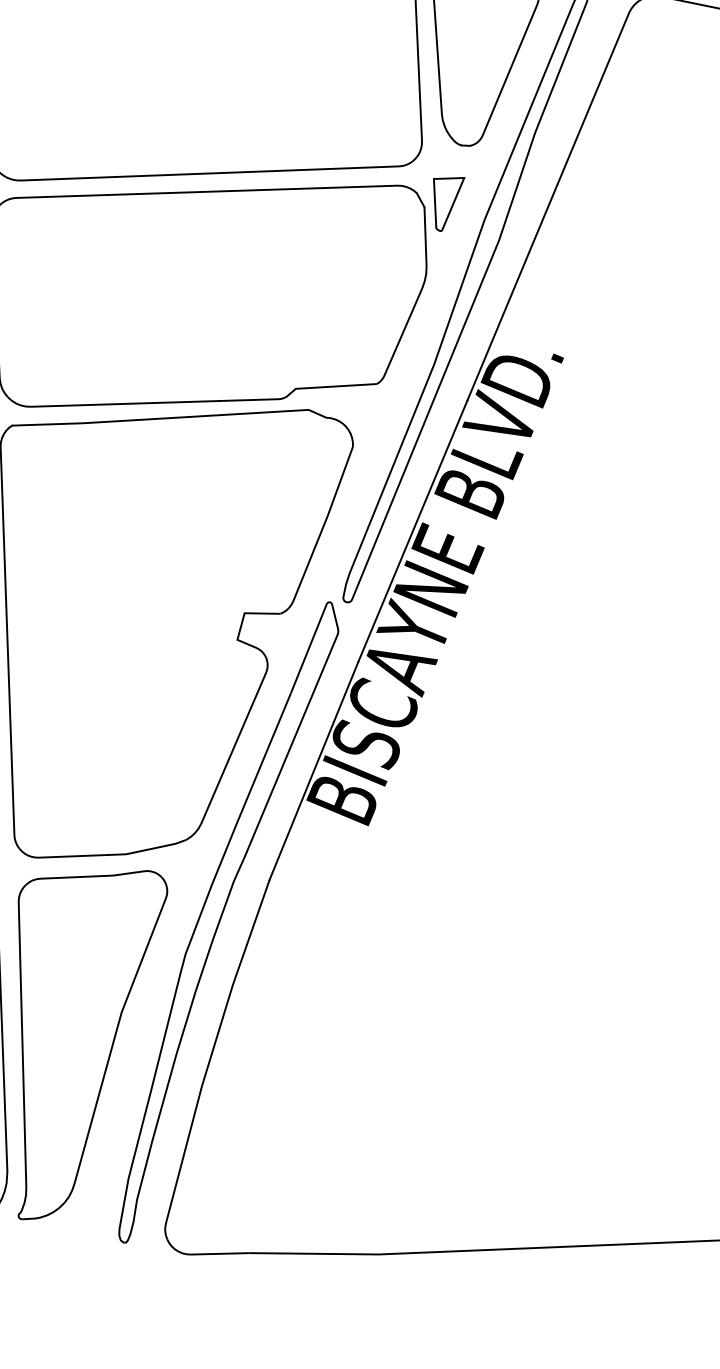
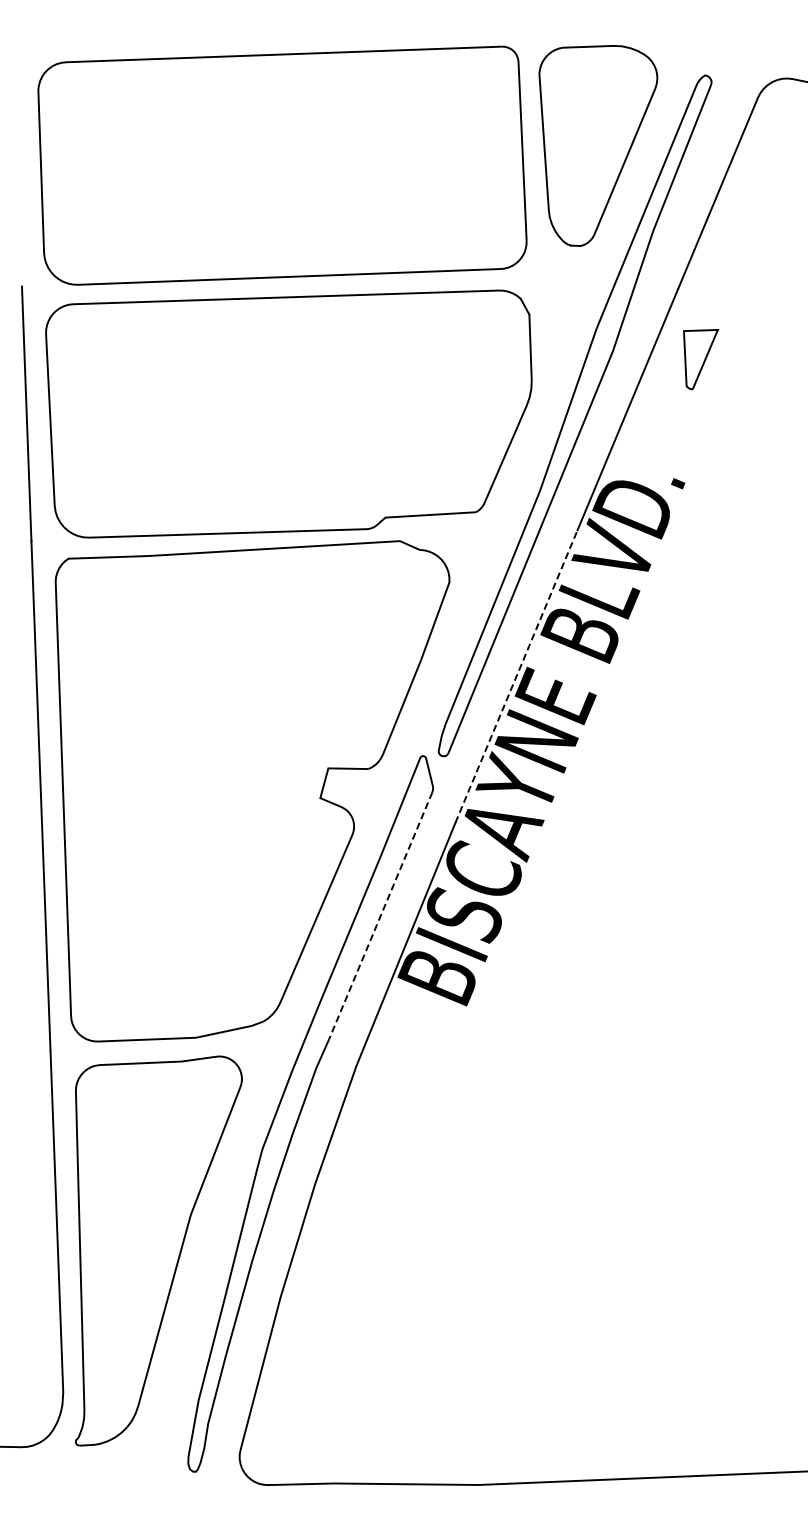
part: (449, 204) -> (701, 359), moved
line: (412, 531) -> (516, 676), solid -> dashed
line: (291, 744) -> (380, 915), solid -> dashed

